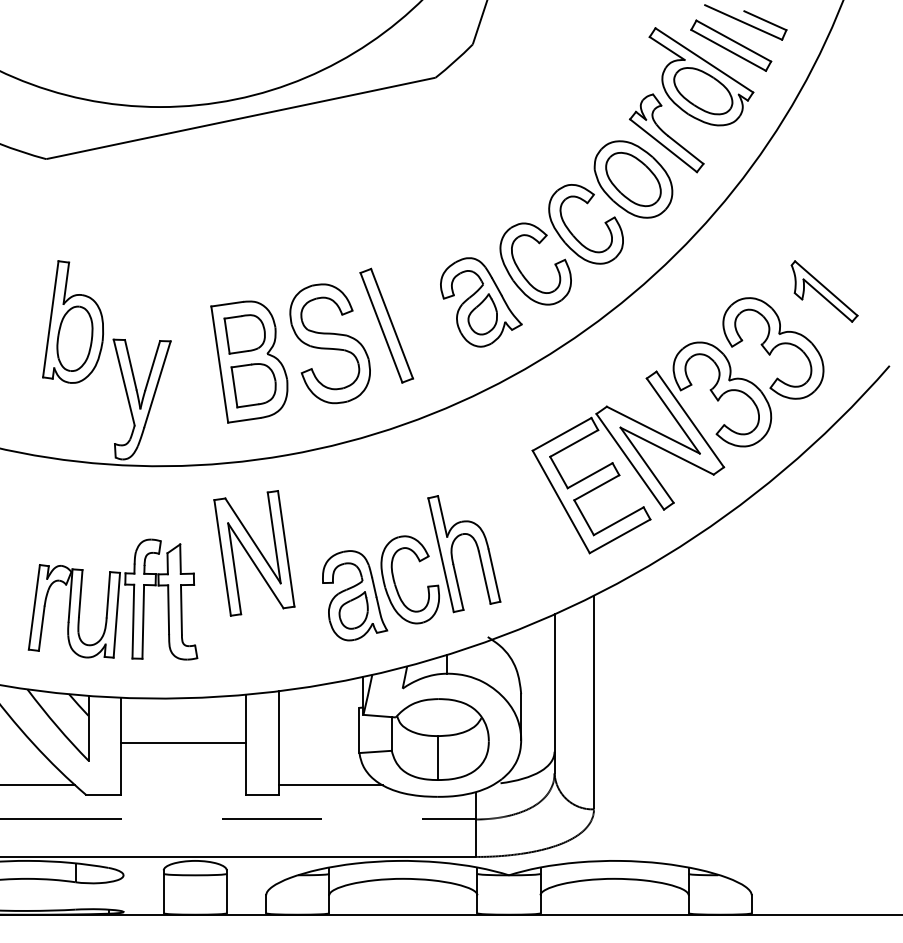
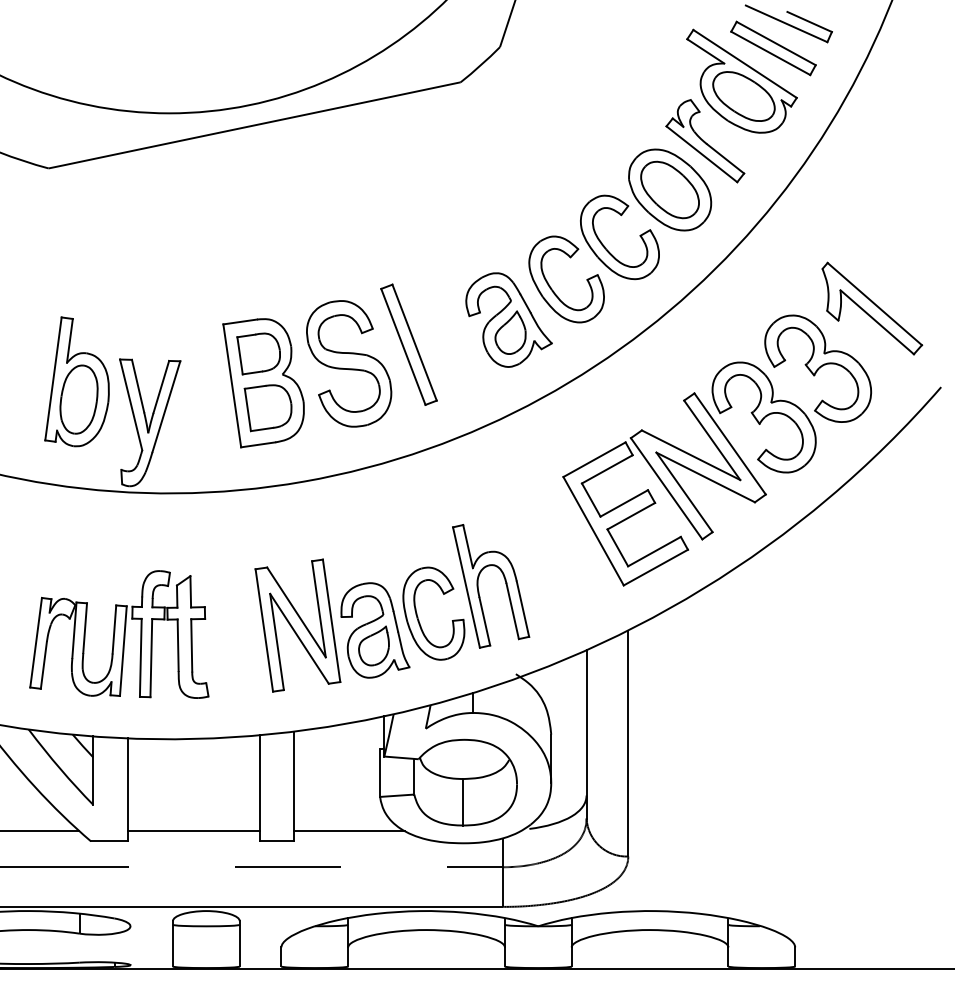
part: (824, 291) -> (872, 308), size x1.43
part: (72, 321) -> (76, 381), moved
part: (253, 553) -> (297, 625), moved
line: (183, 743) -> (193, 830), moved

